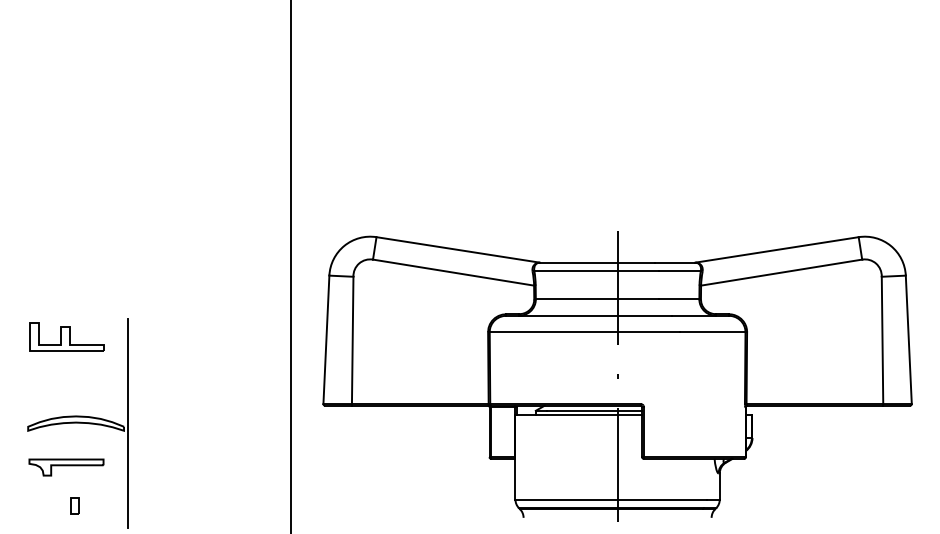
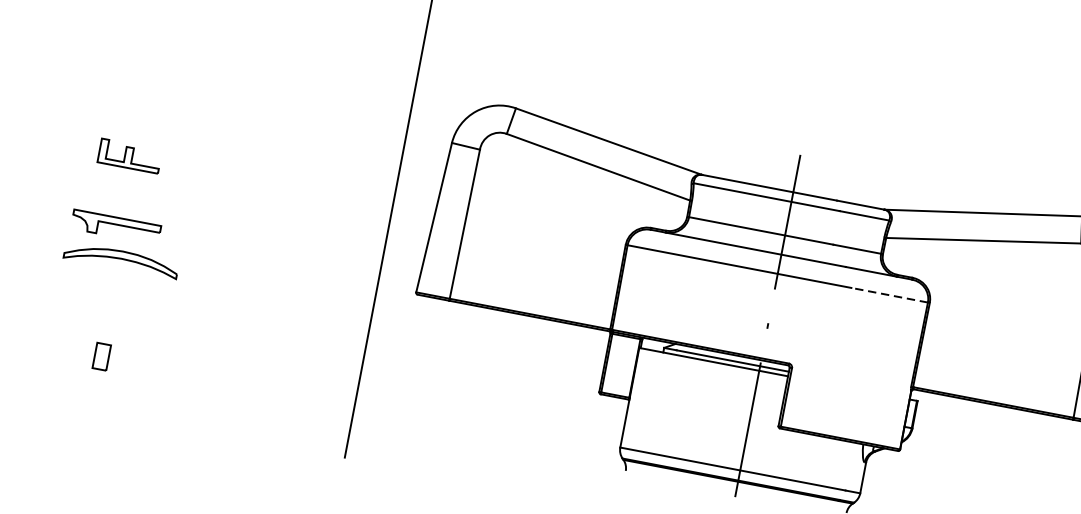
line: (712, 332) -> (889, 295), solid -> dashed
part: (66, 336) -> (129, 155), size x0.7
line: (128, 423) -> (182, 271), removed
part: (66, 467) -> (116, 227), moved
part: (74, 505) -> (101, 355), size x1.4

